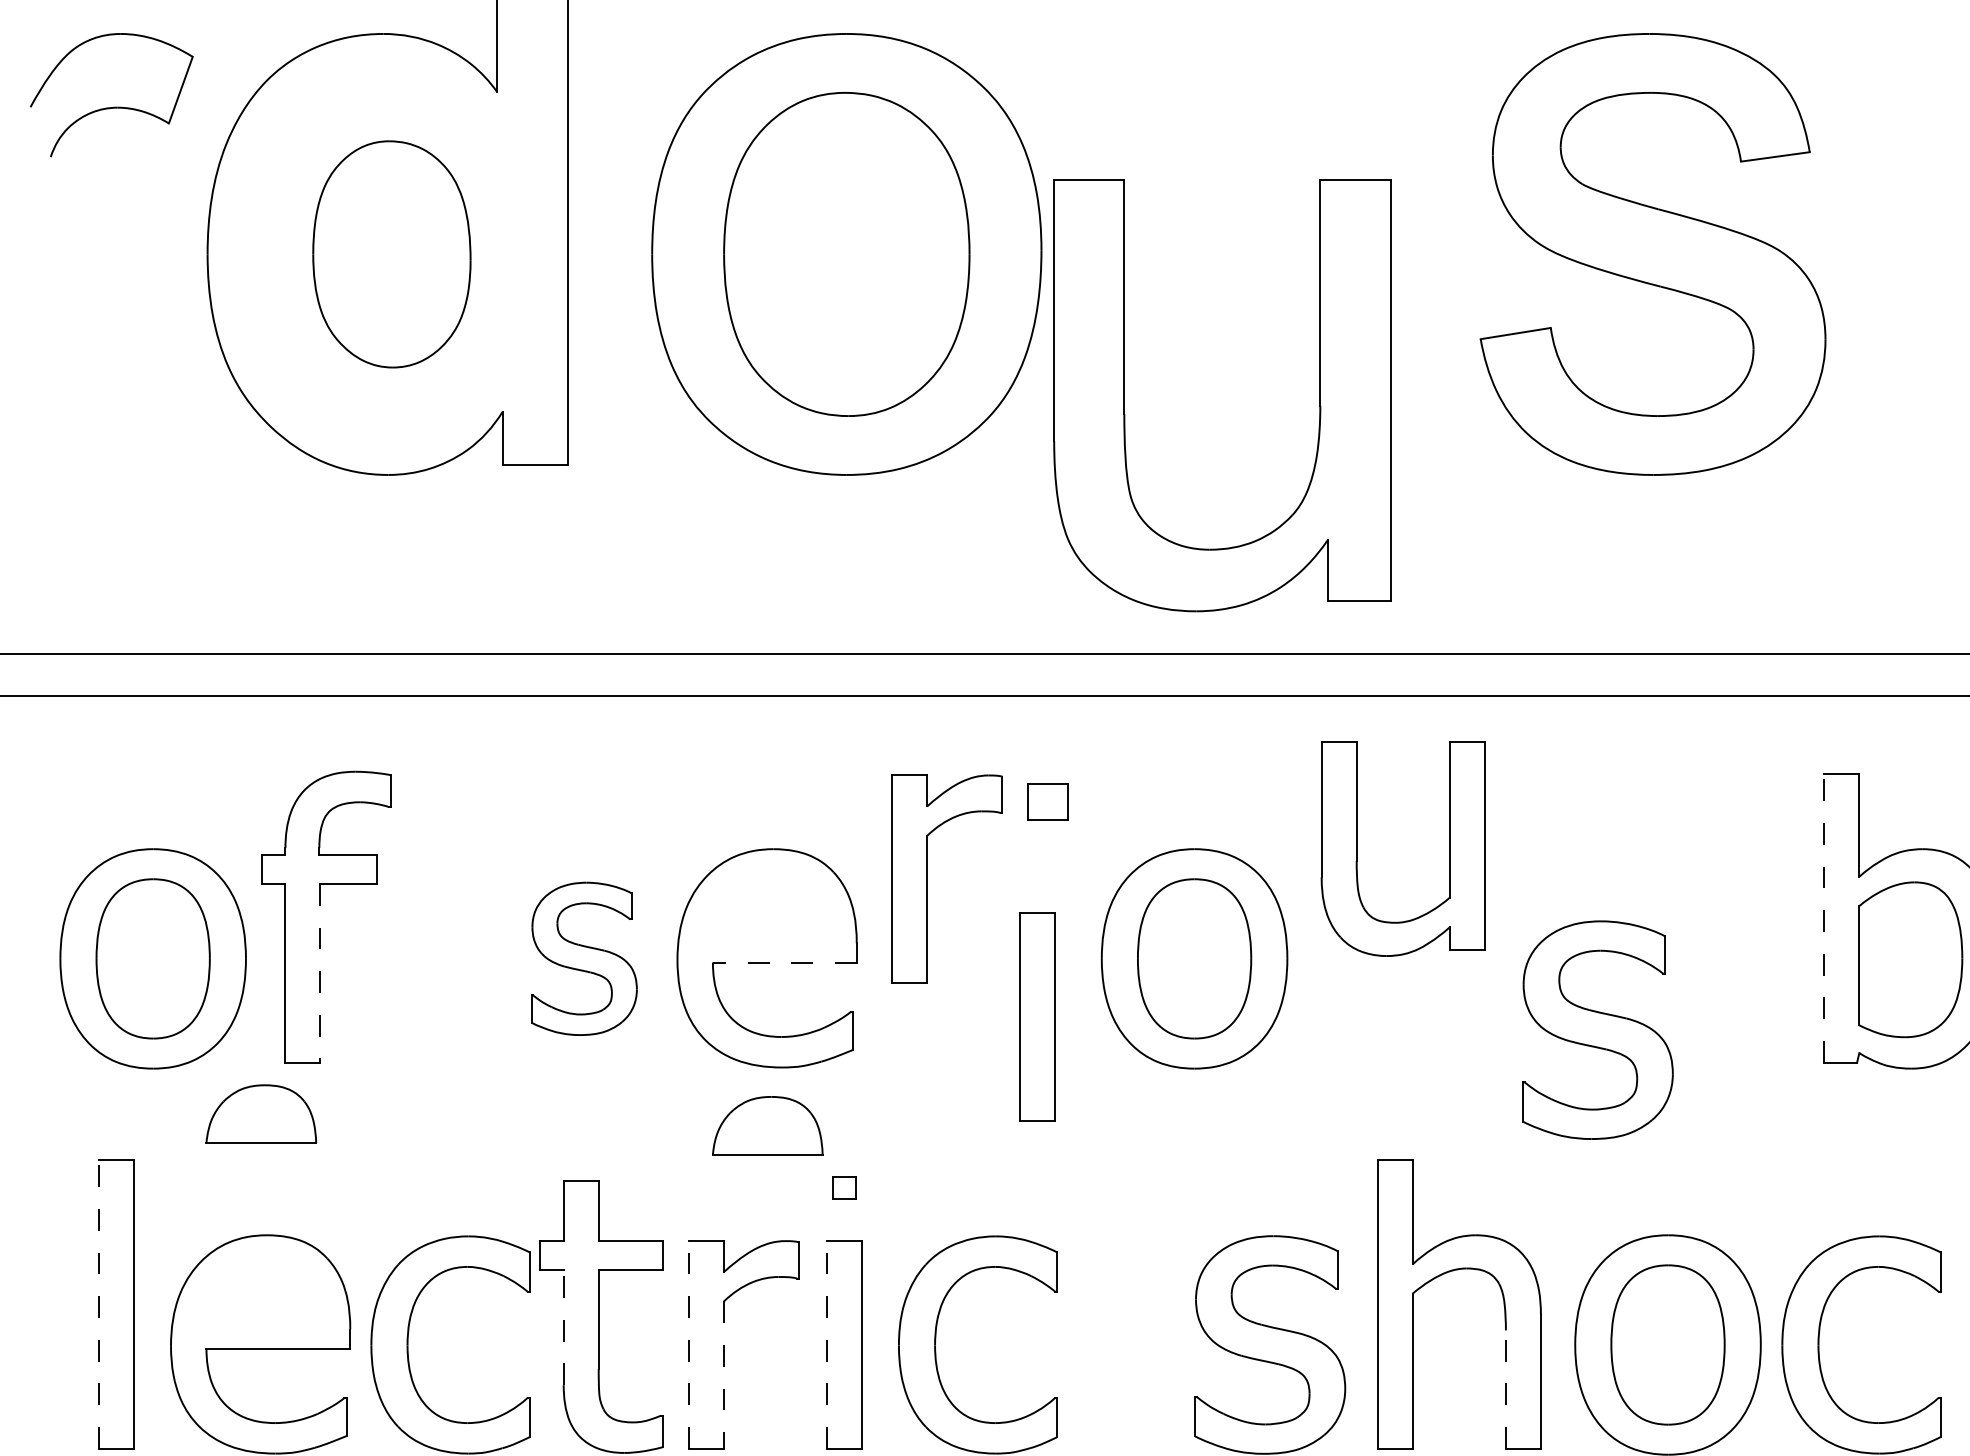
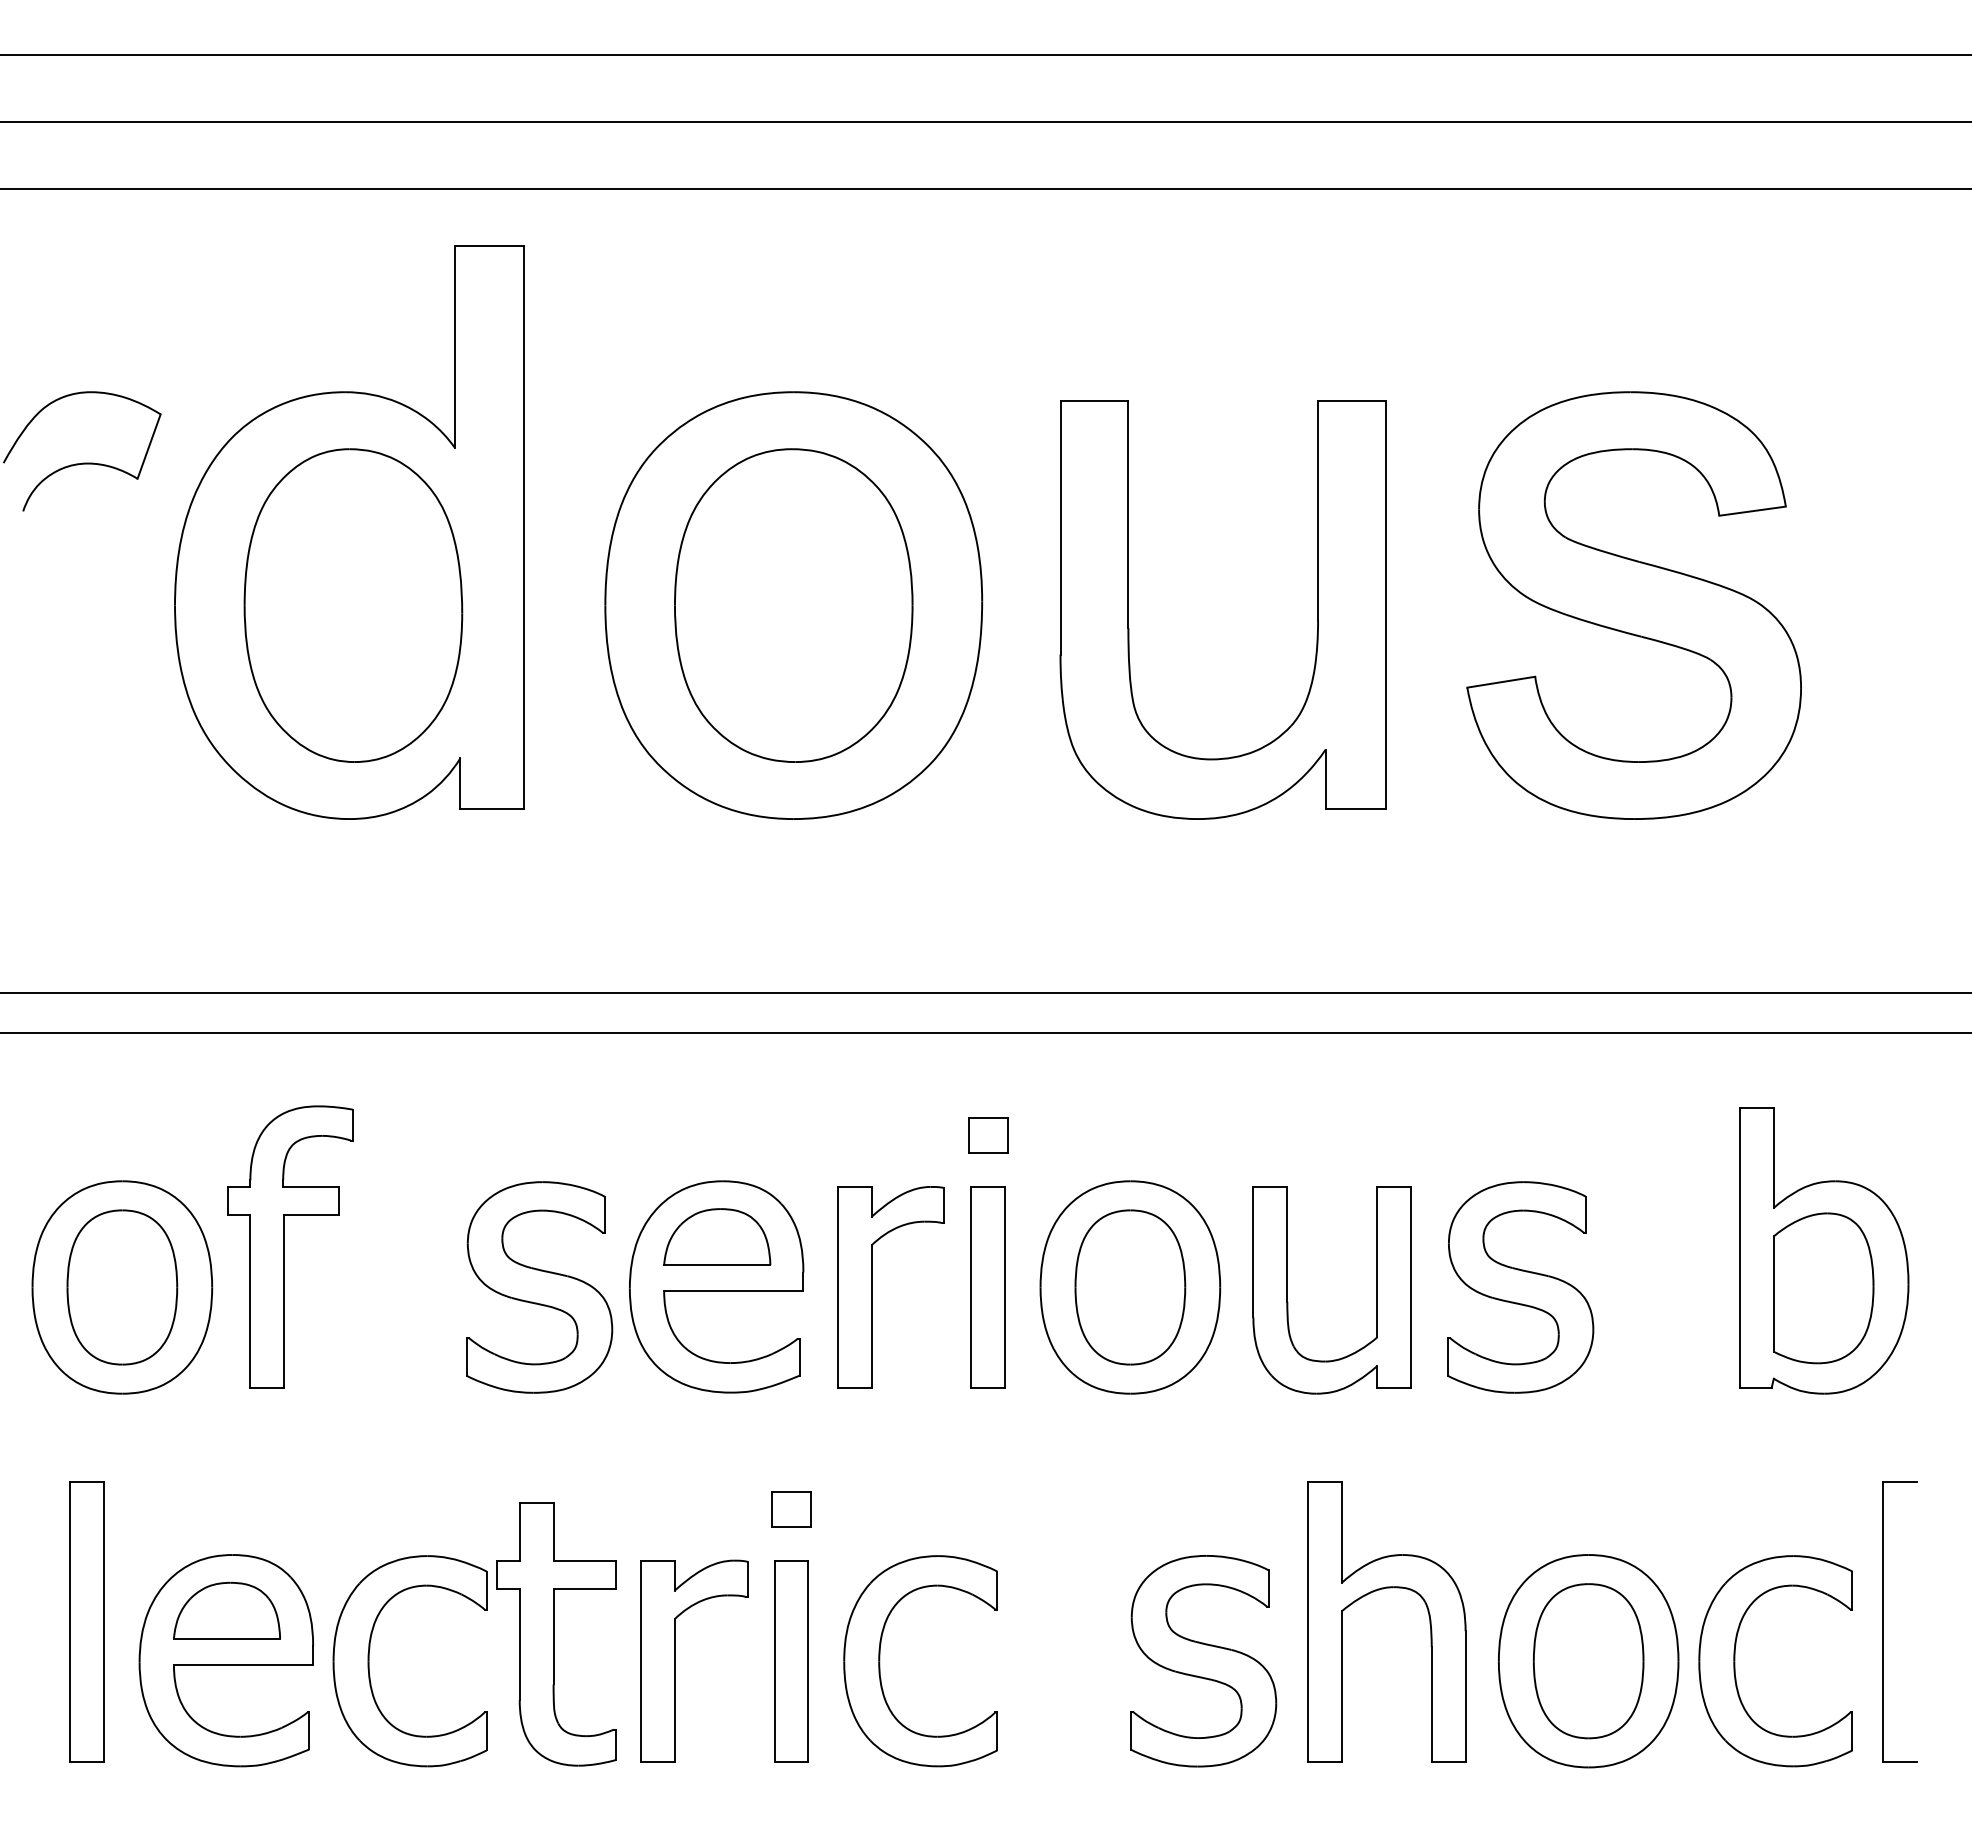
part: (391, 254) -> (353, 605), size x1.43
part: (1652, 254) -> (1633, 605), moved
part: (1124, 394) -> (1128, 609), moved
part: (1356, 849) -> (1287, 1290), moved
part: (928, 879) -> (872, 1287), moved
line: (1823, 918) -> (1739, 1248), dashed -> solid
part: (584, 958) -> (539, 1287), size x1.43
line: (784, 962) -> (733, 1290), dashed -> solid
line: (320, 973) -> (284, 1301), dashed -> solid
part: (1036, 1016) -> (987, 1287), moved
part: (1597, 1030) -> (1520, 1287), moved
part: (260, 1113) -> (226, 1610), moved
part: (768, 1125) -> (717, 1236), moved
part: (844, 1188) -> (791, 1509), size x1.67
line: (98, 1303) -> (69, 1621), dashed -> solid
line: (563, 1327) -> (519, 1644), dashed -> solid
line: (688, 1345) -> (640, 1661), dashed -> solid
line: (826, 1345) -> (774, 1661), dashed -> solid
line: (723, 1375) -> (674, 1690), dashed -> solid
line: (1505, 1388) -> (1431, 1703), dashed -> solid

